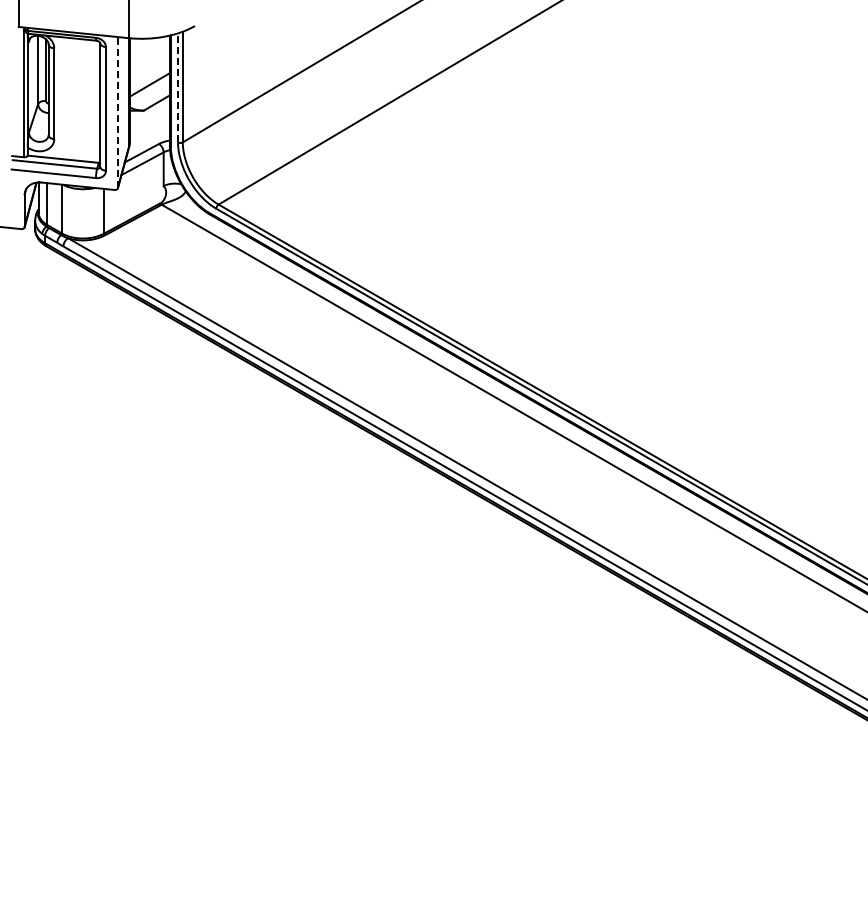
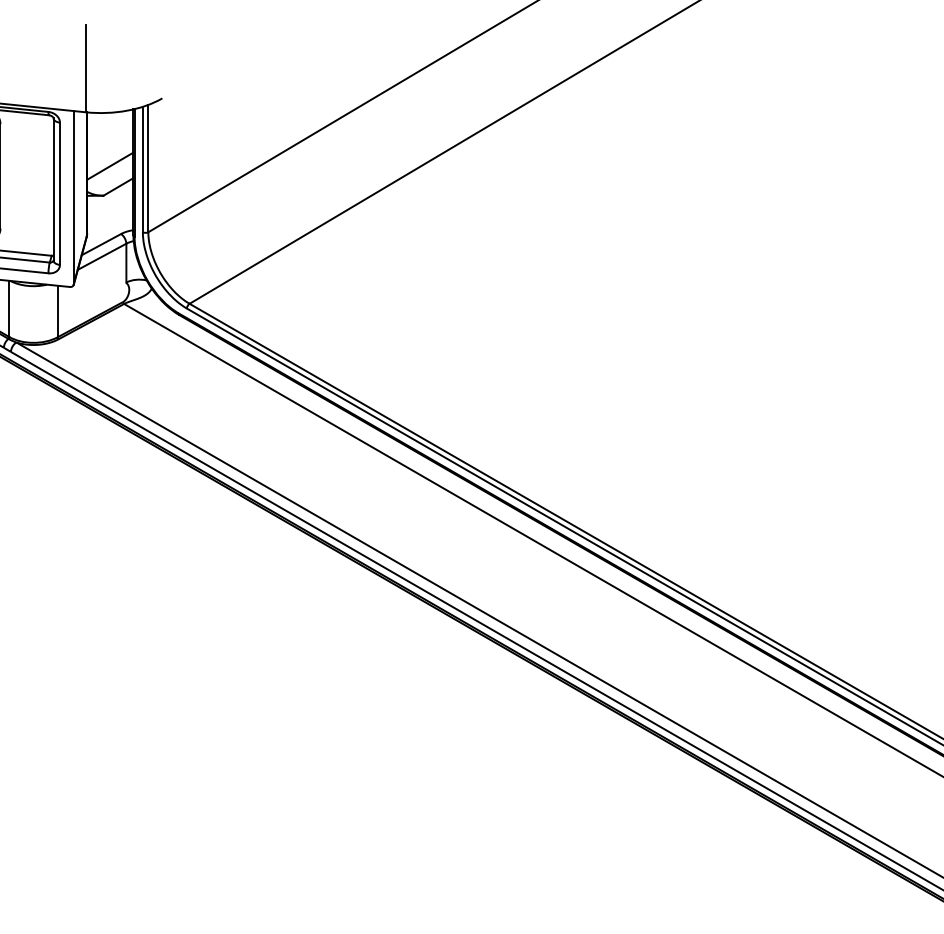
line: (178, 87) -> (143, 169), dashed -> solid
line: (118, 111) -> (74, 196), dashed -> solid

